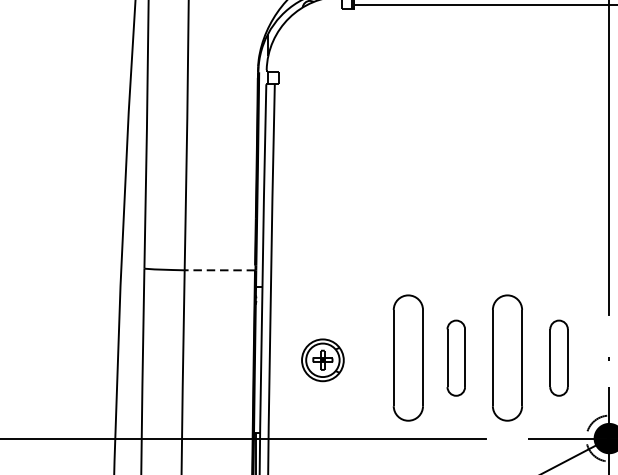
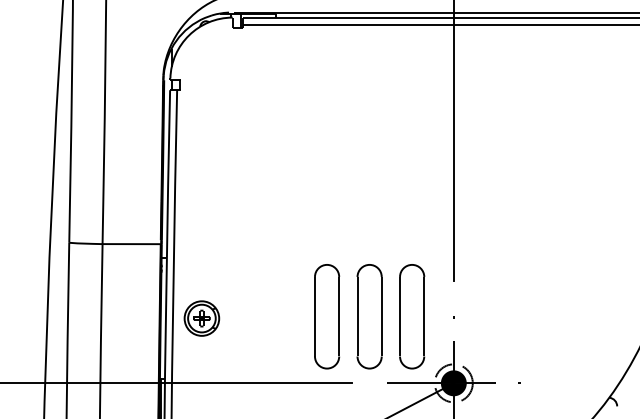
line: (219, 270) -> (131, 244), dashed -> solid
part: (408, 357) -> (287, 316), removed
part: (456, 357) -> (327, 316), size x1.67
part: (559, 357) -> (412, 316), size x1.67
part: (322, 360) -> (201, 318), moved

